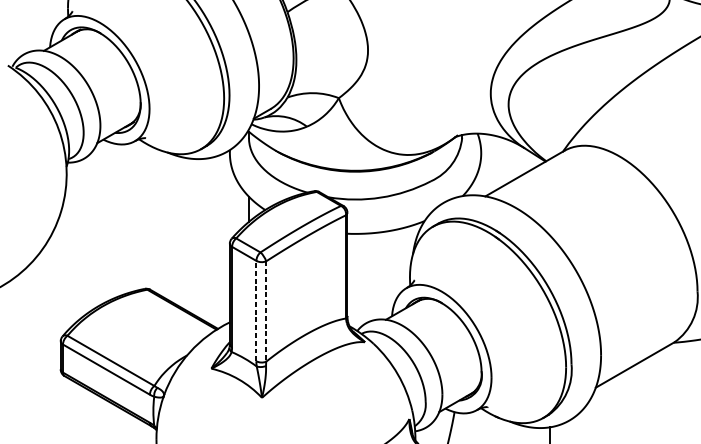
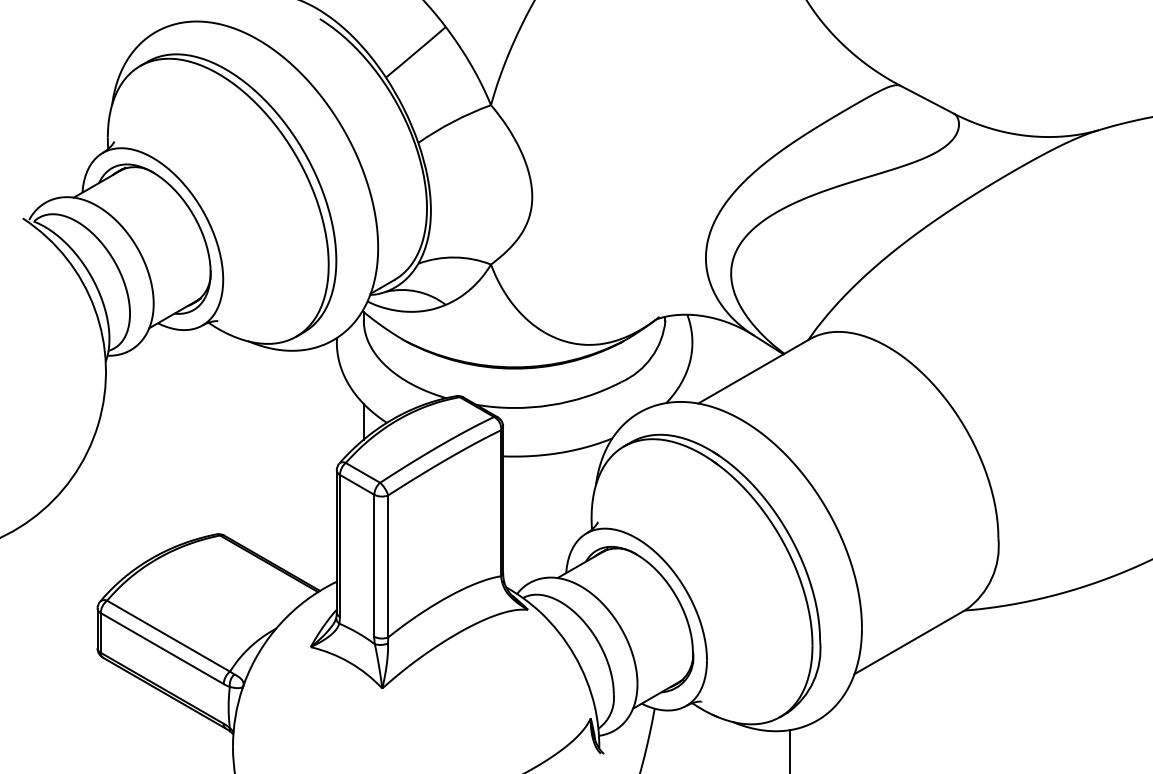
line: (256, 310) -> (374, 565), dashed -> solid
line: (266, 311) -> (388, 566), dashed -> solid

